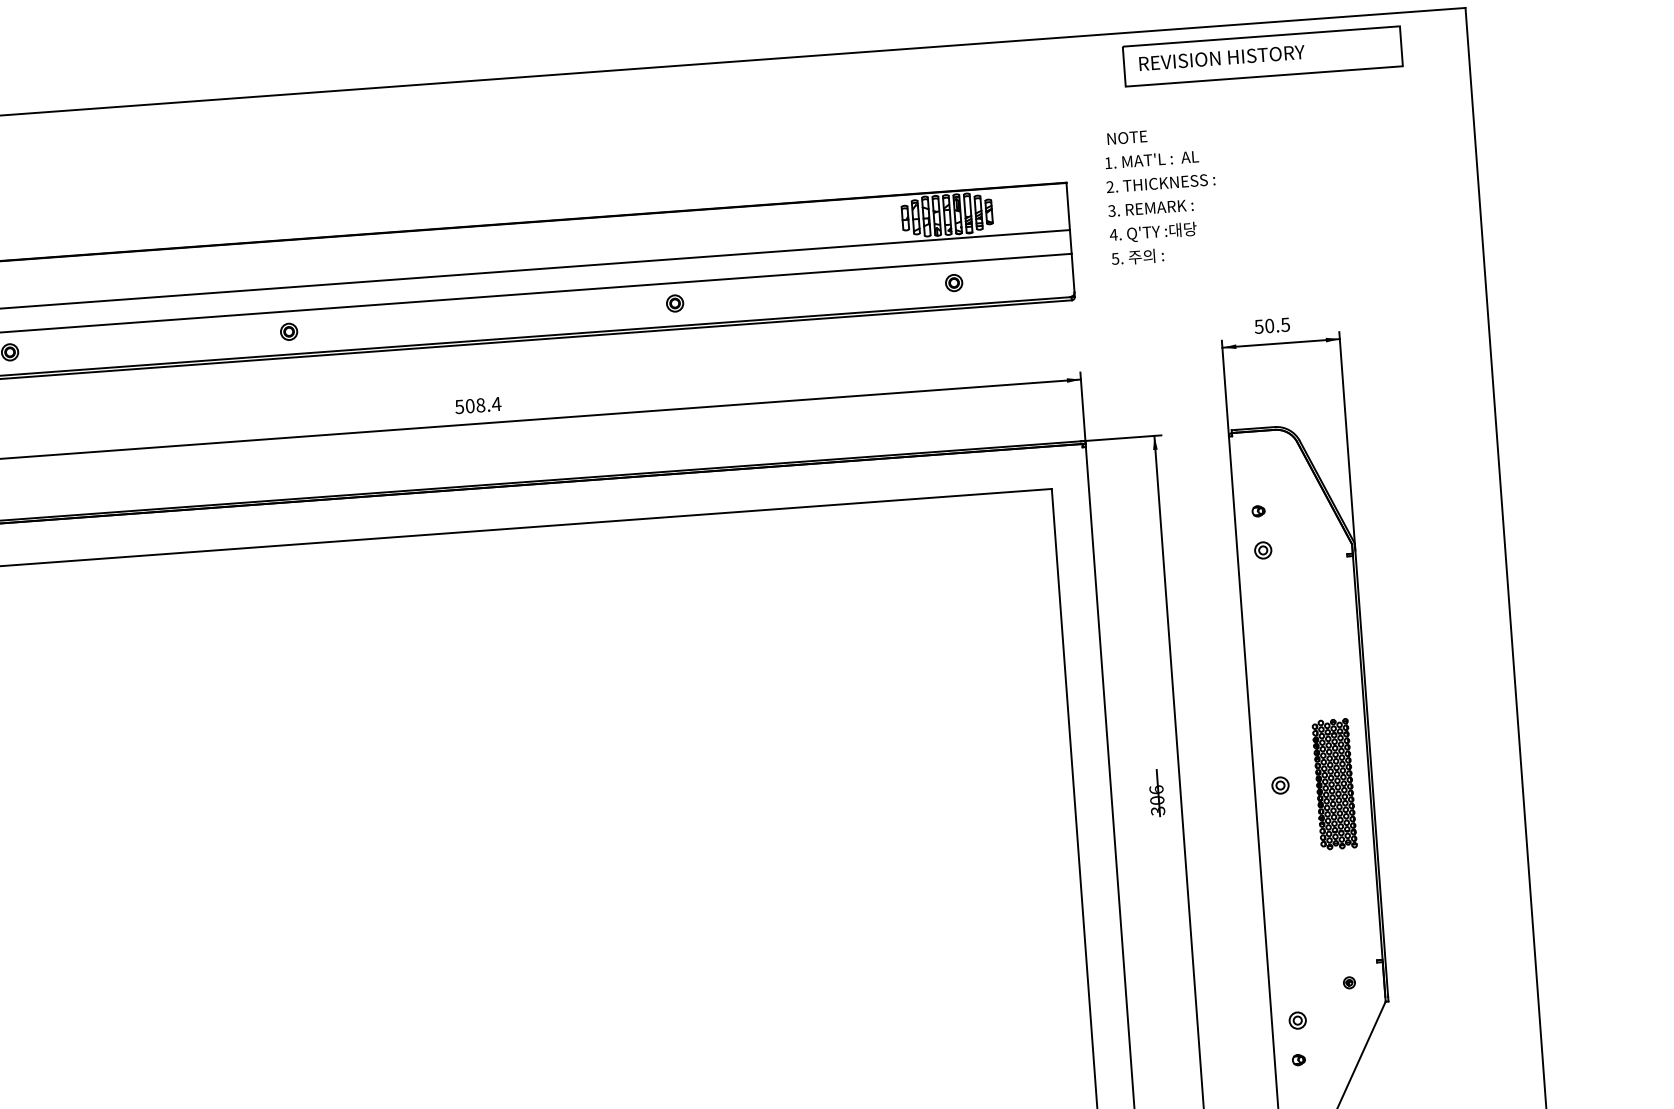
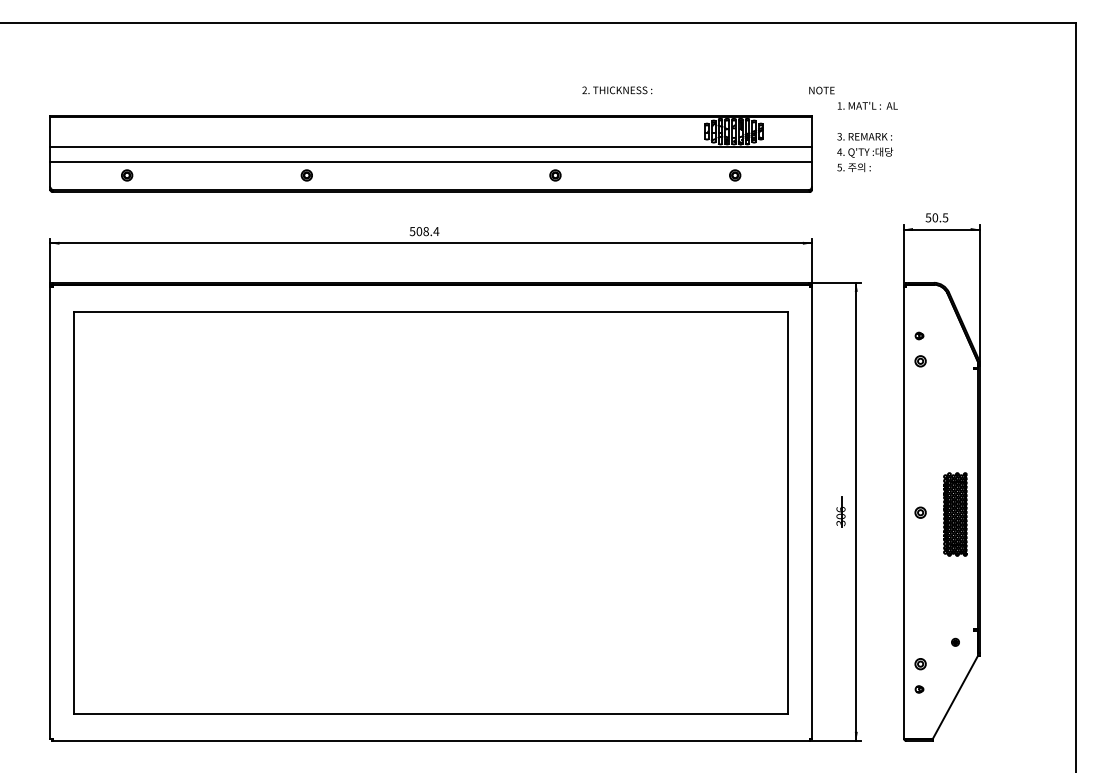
part: (1262, 55) -> (943, 44), removed
text: (1126, 137) -> (821, 90), moved
text: (1161, 183) -> (617, 90), moved

